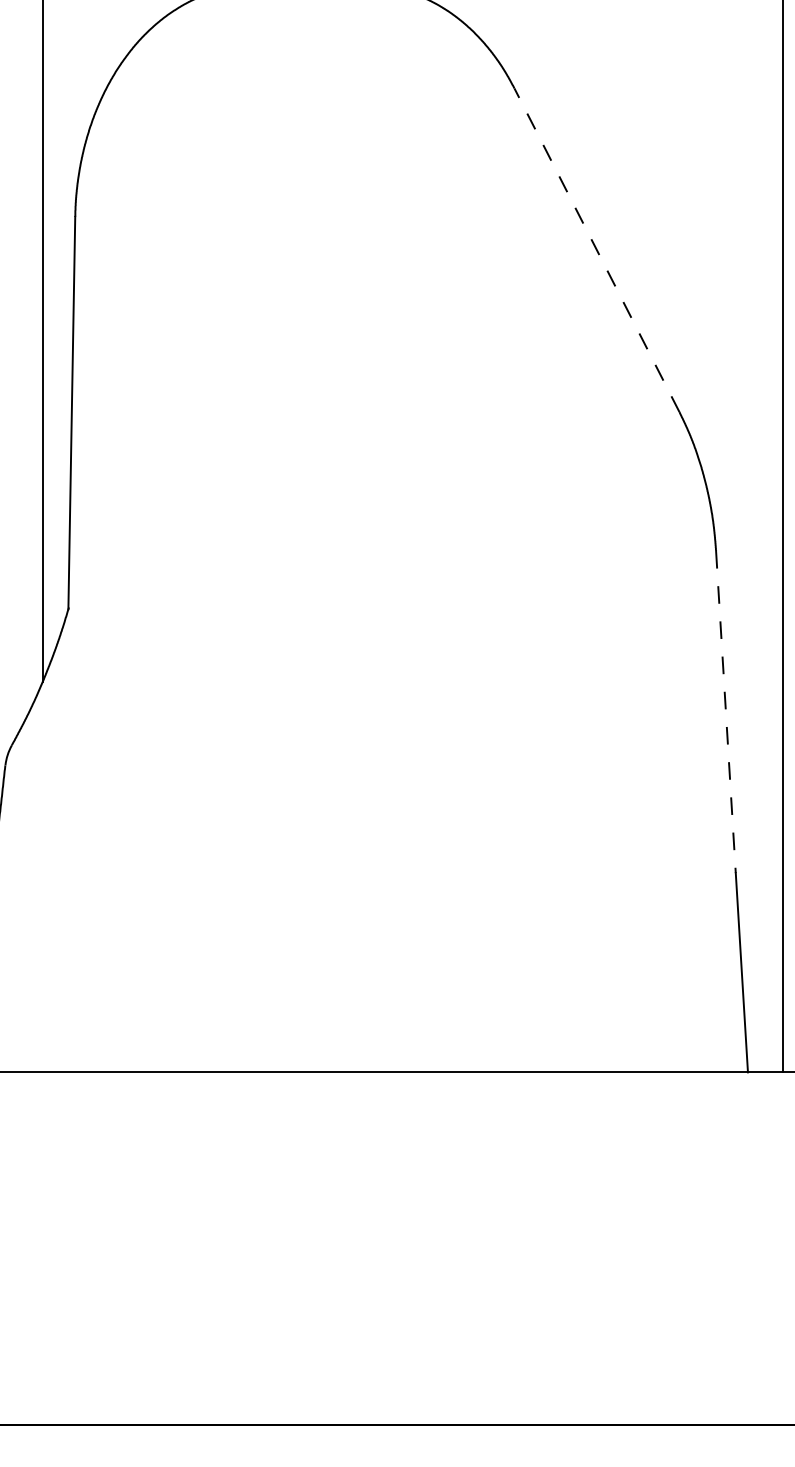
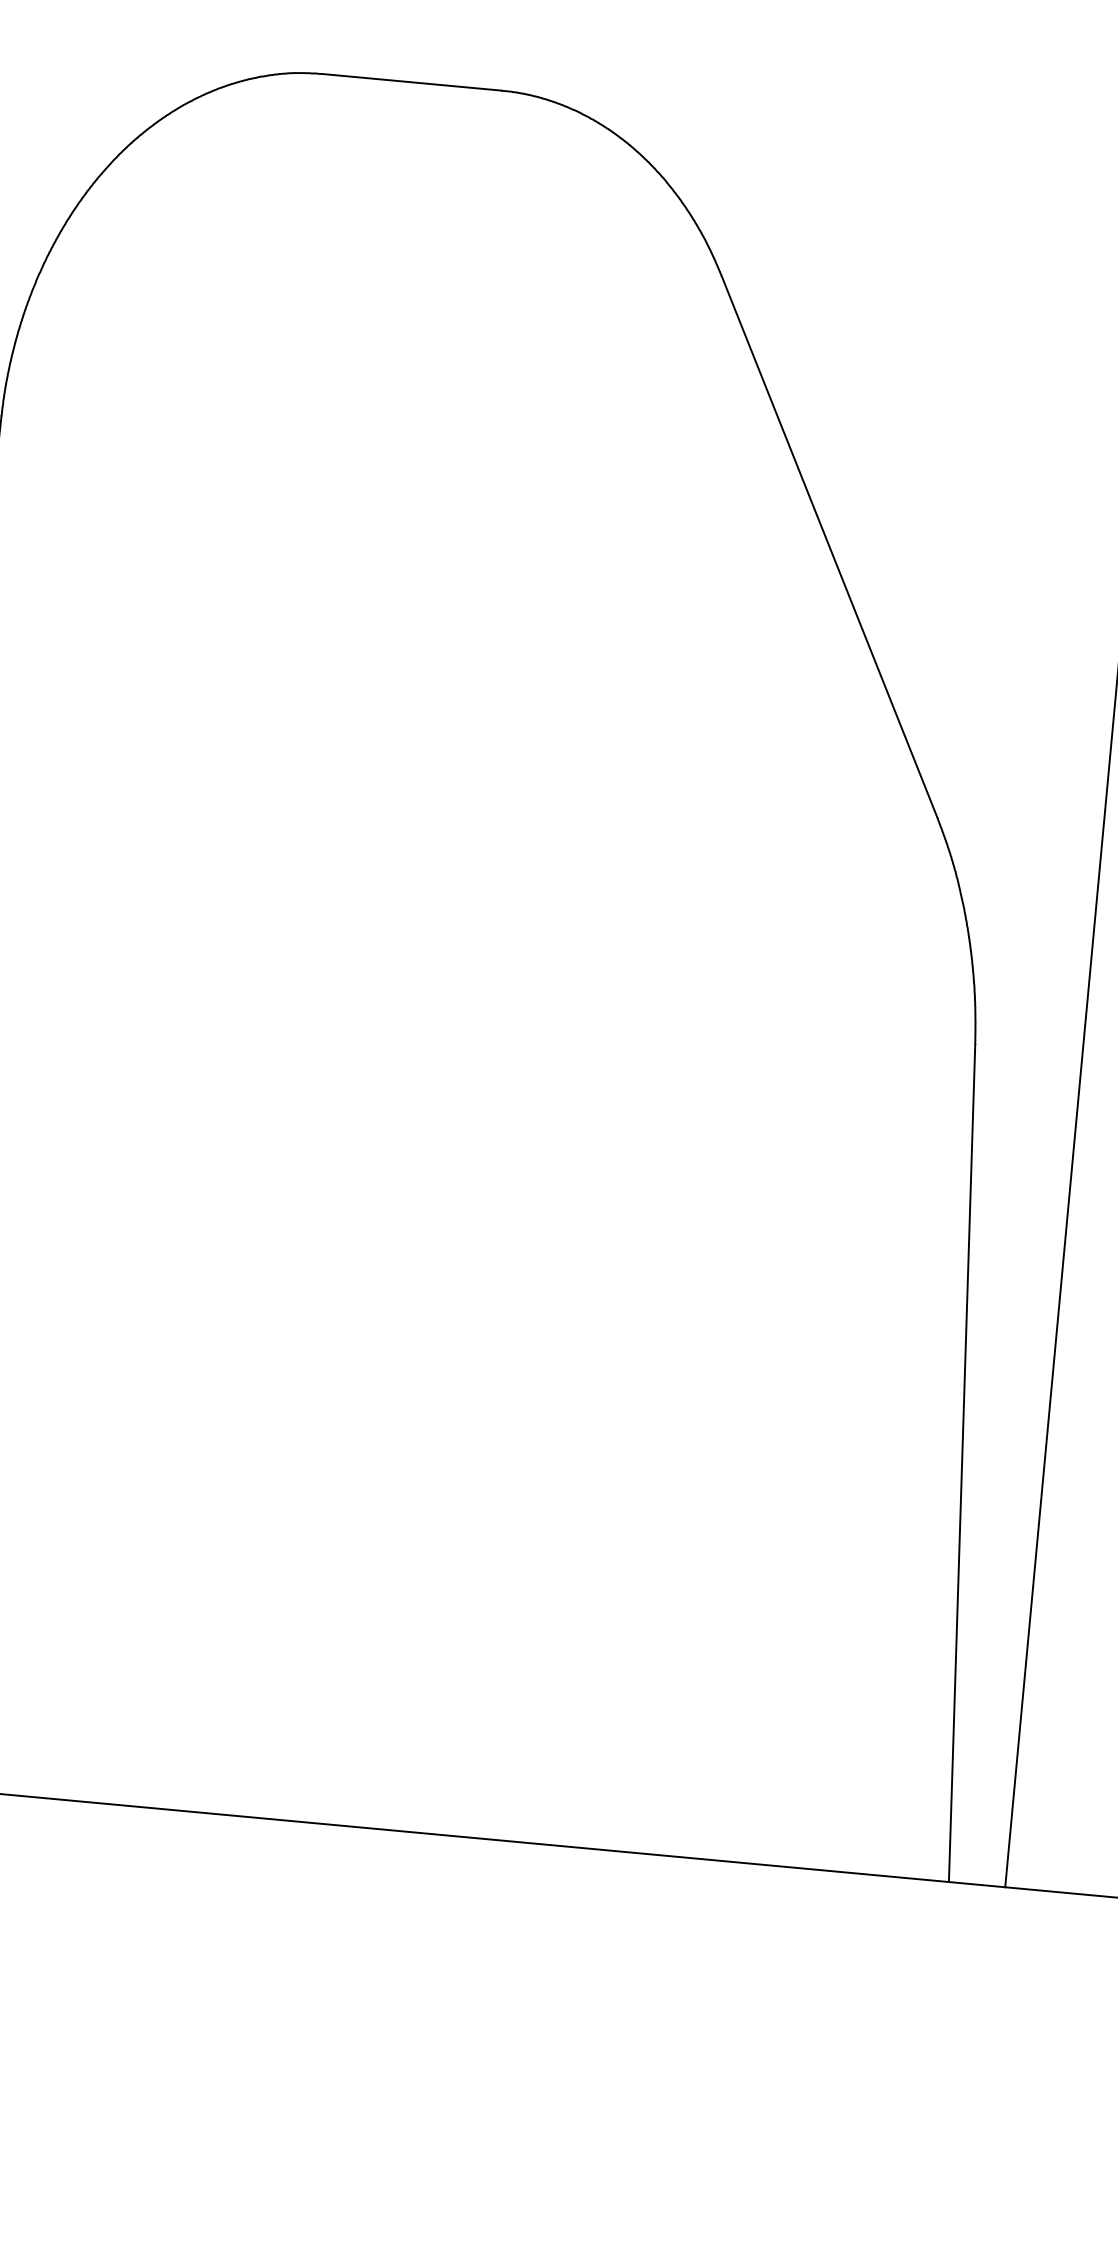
line: (596, 250) -> (828, 547), dashed -> solid
line: (725, 712) -> (966, 1304), dashed -> solid

